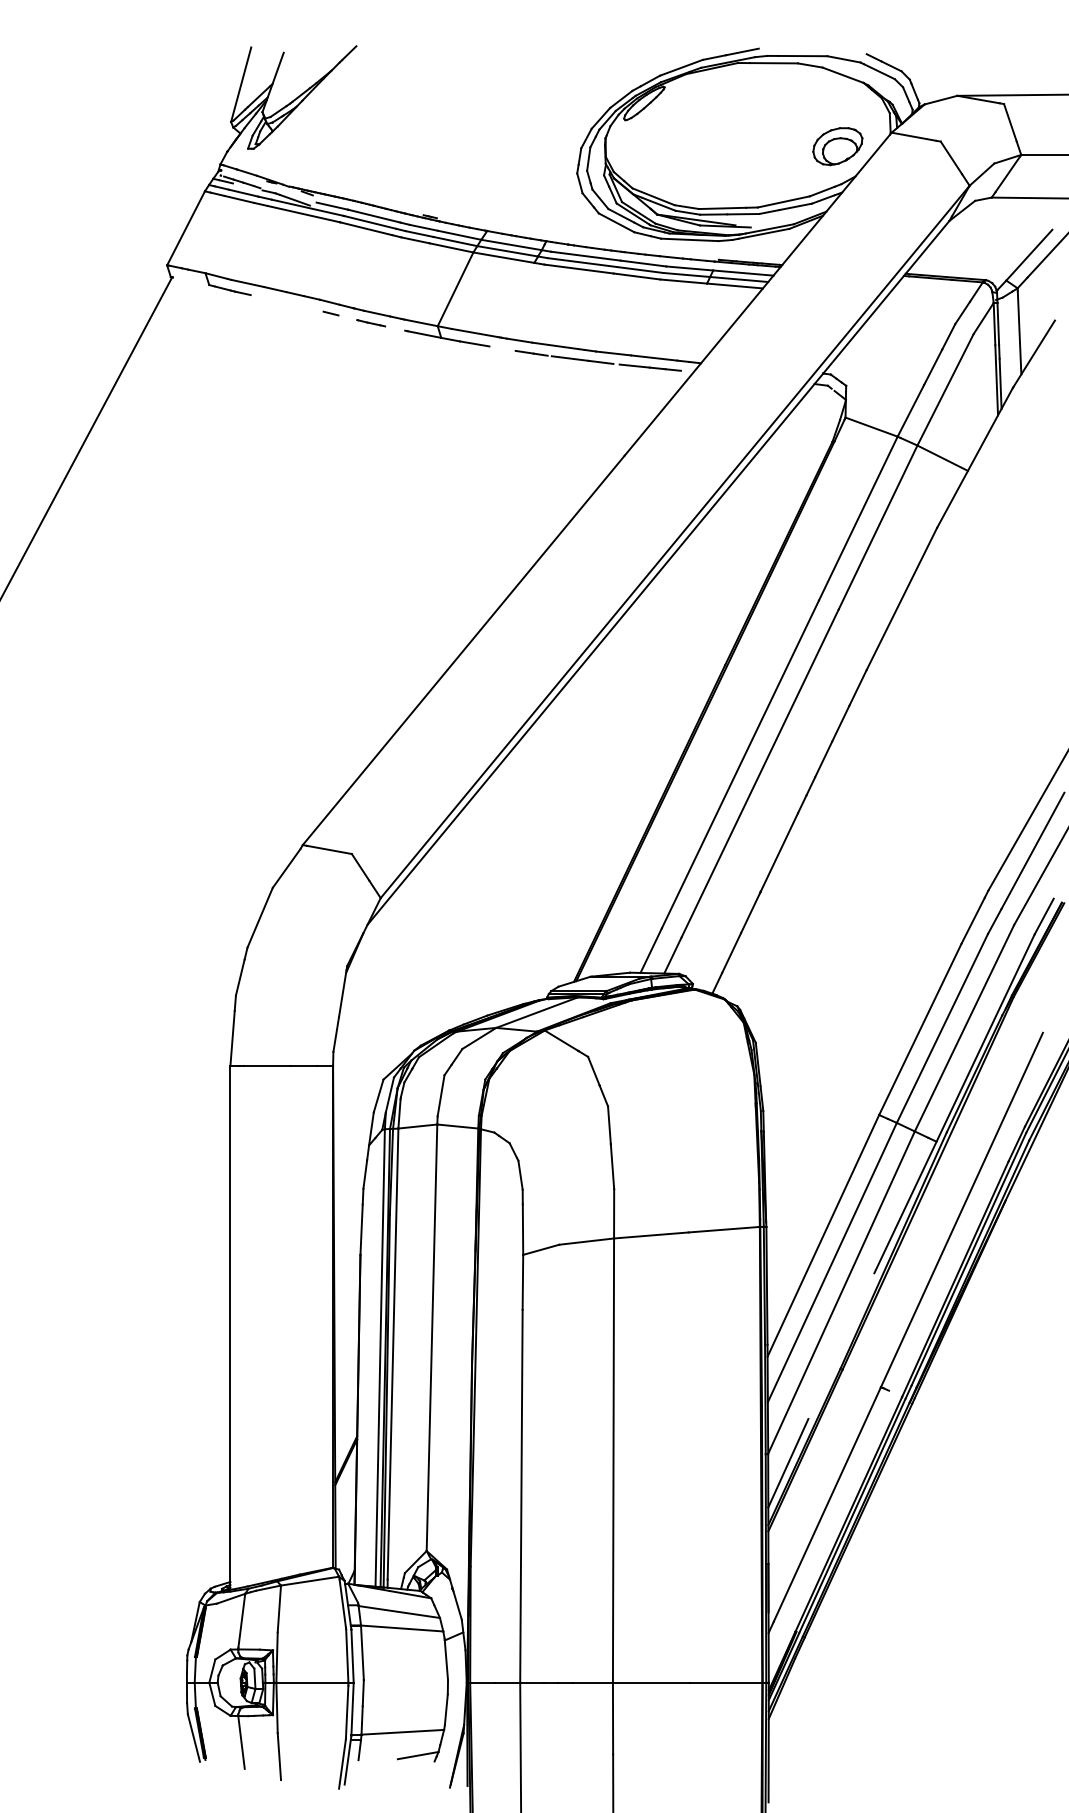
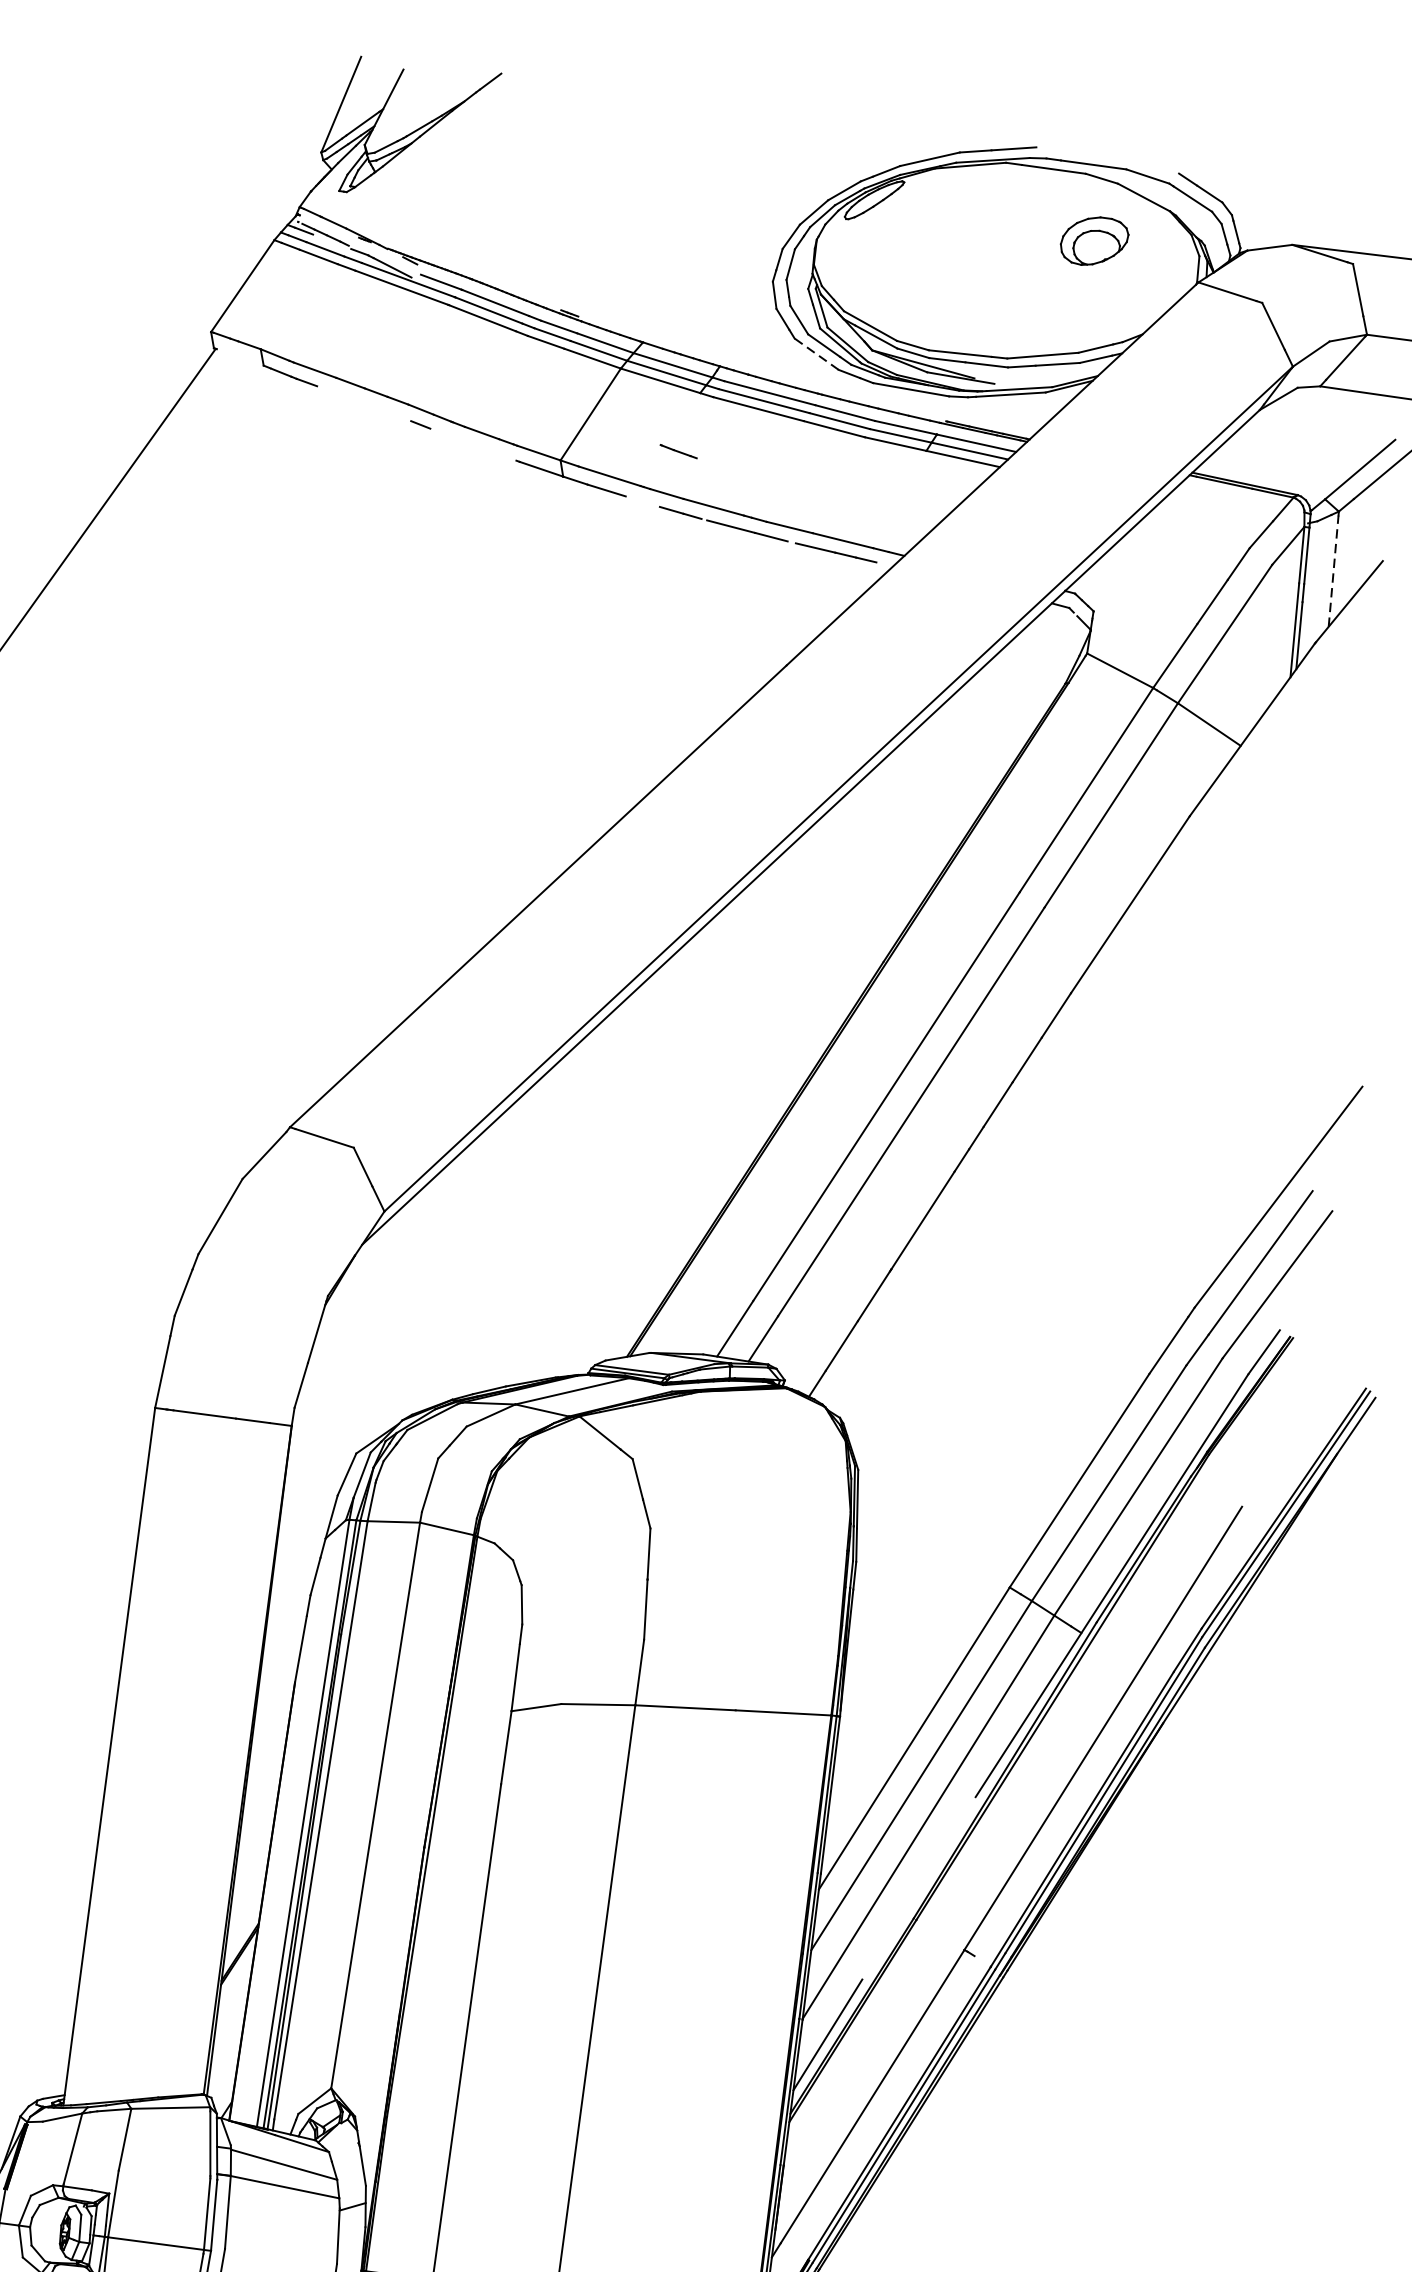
part: (837, 146) -> (1093, 241), moved
line: (616, 222) -> (816, 353), solid -> dashed
line: (370, 323) -> (677, 451), moved
line: (1019, 332) -> (1333, 570), solid -> dashed

